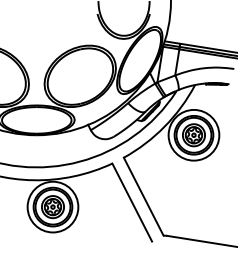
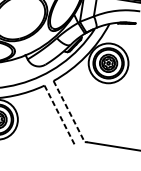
line: (143, 196) -> (69, 111), solid -> dashed
line: (132, 202) -> (60, 116), solid -> dashed

